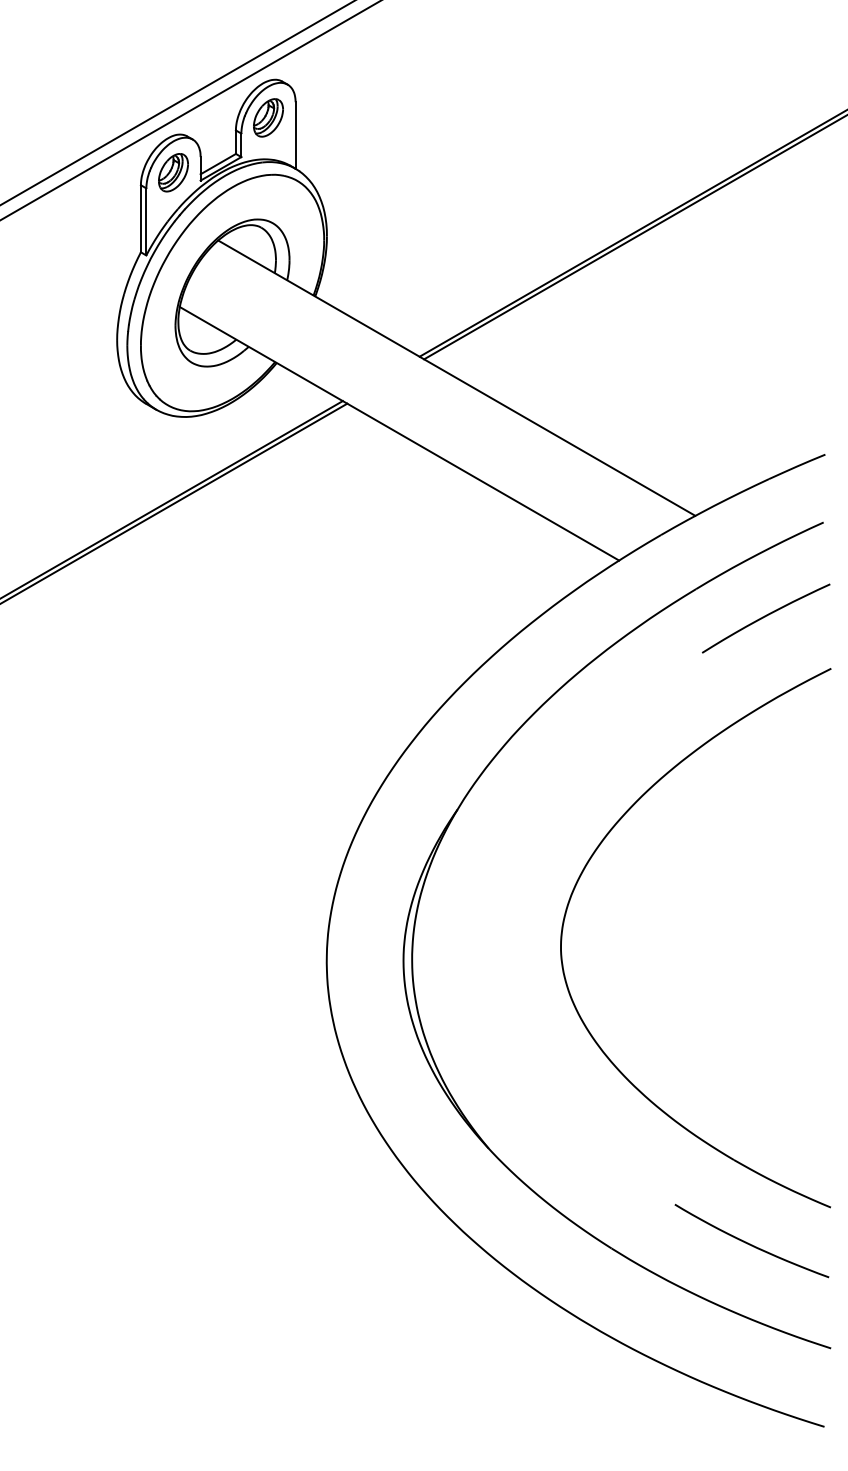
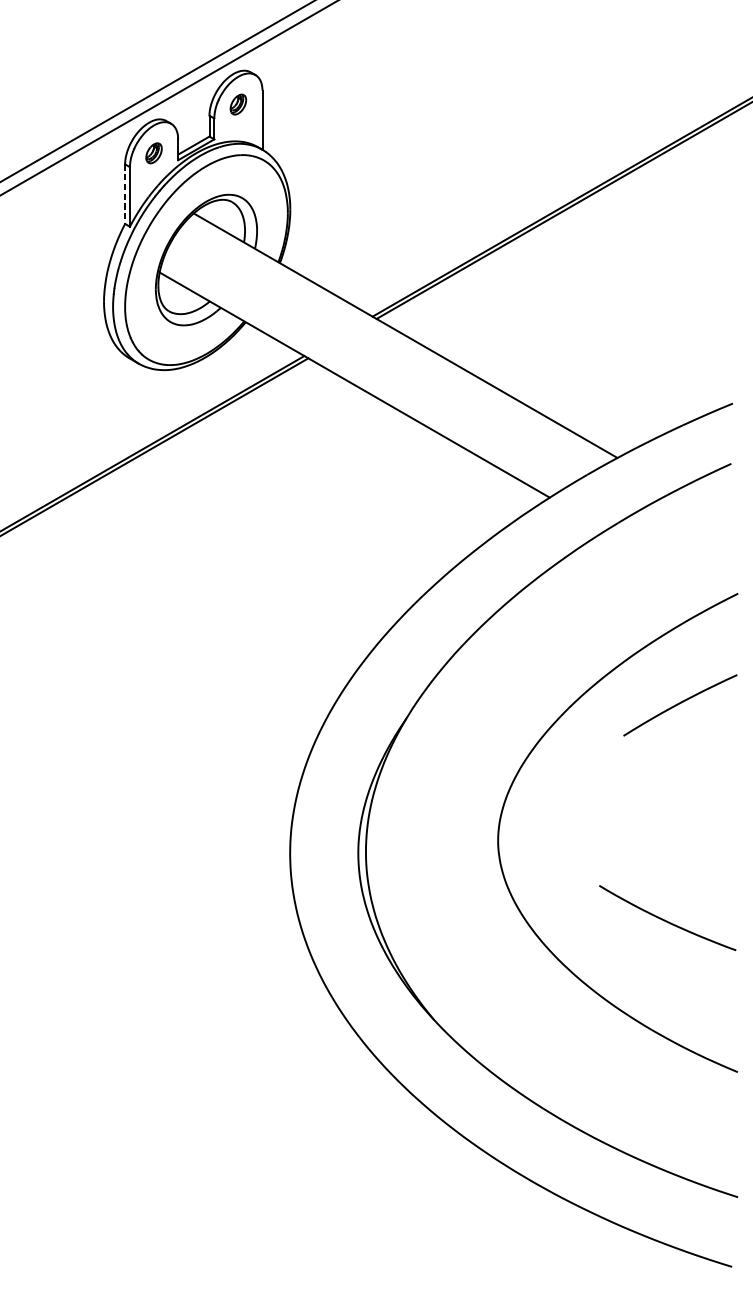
part: (268, 117) -> (238, 104), size x0.6
part: (173, 172) -> (154, 153), size x0.6
line: (140, 218) -> (124, 193), solid -> dashed
curve: (765, 617) -> (679, 704), moved
curve: (750, 1243) -> (666, 920), moved

